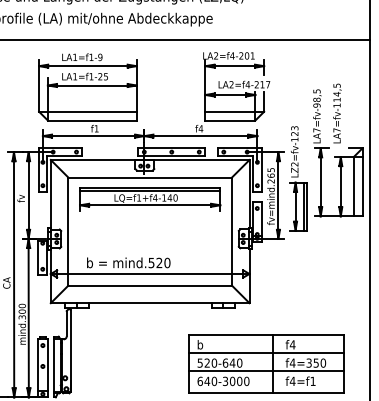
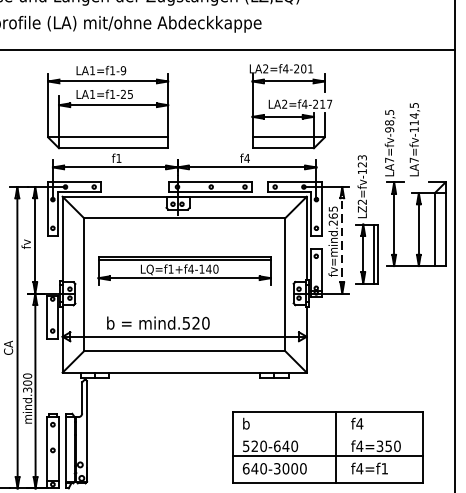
line: (278, 196) -> (342, 241), solid -> dashed
part: (150, 199) -> (185, 271), moved
line: (266, 353) -> (327, 434), removed

